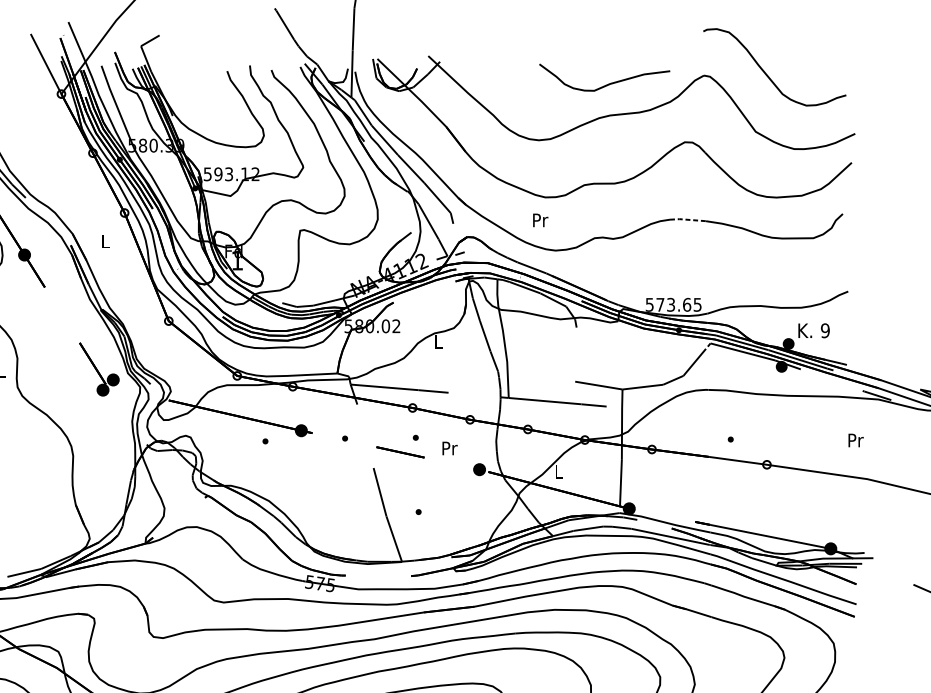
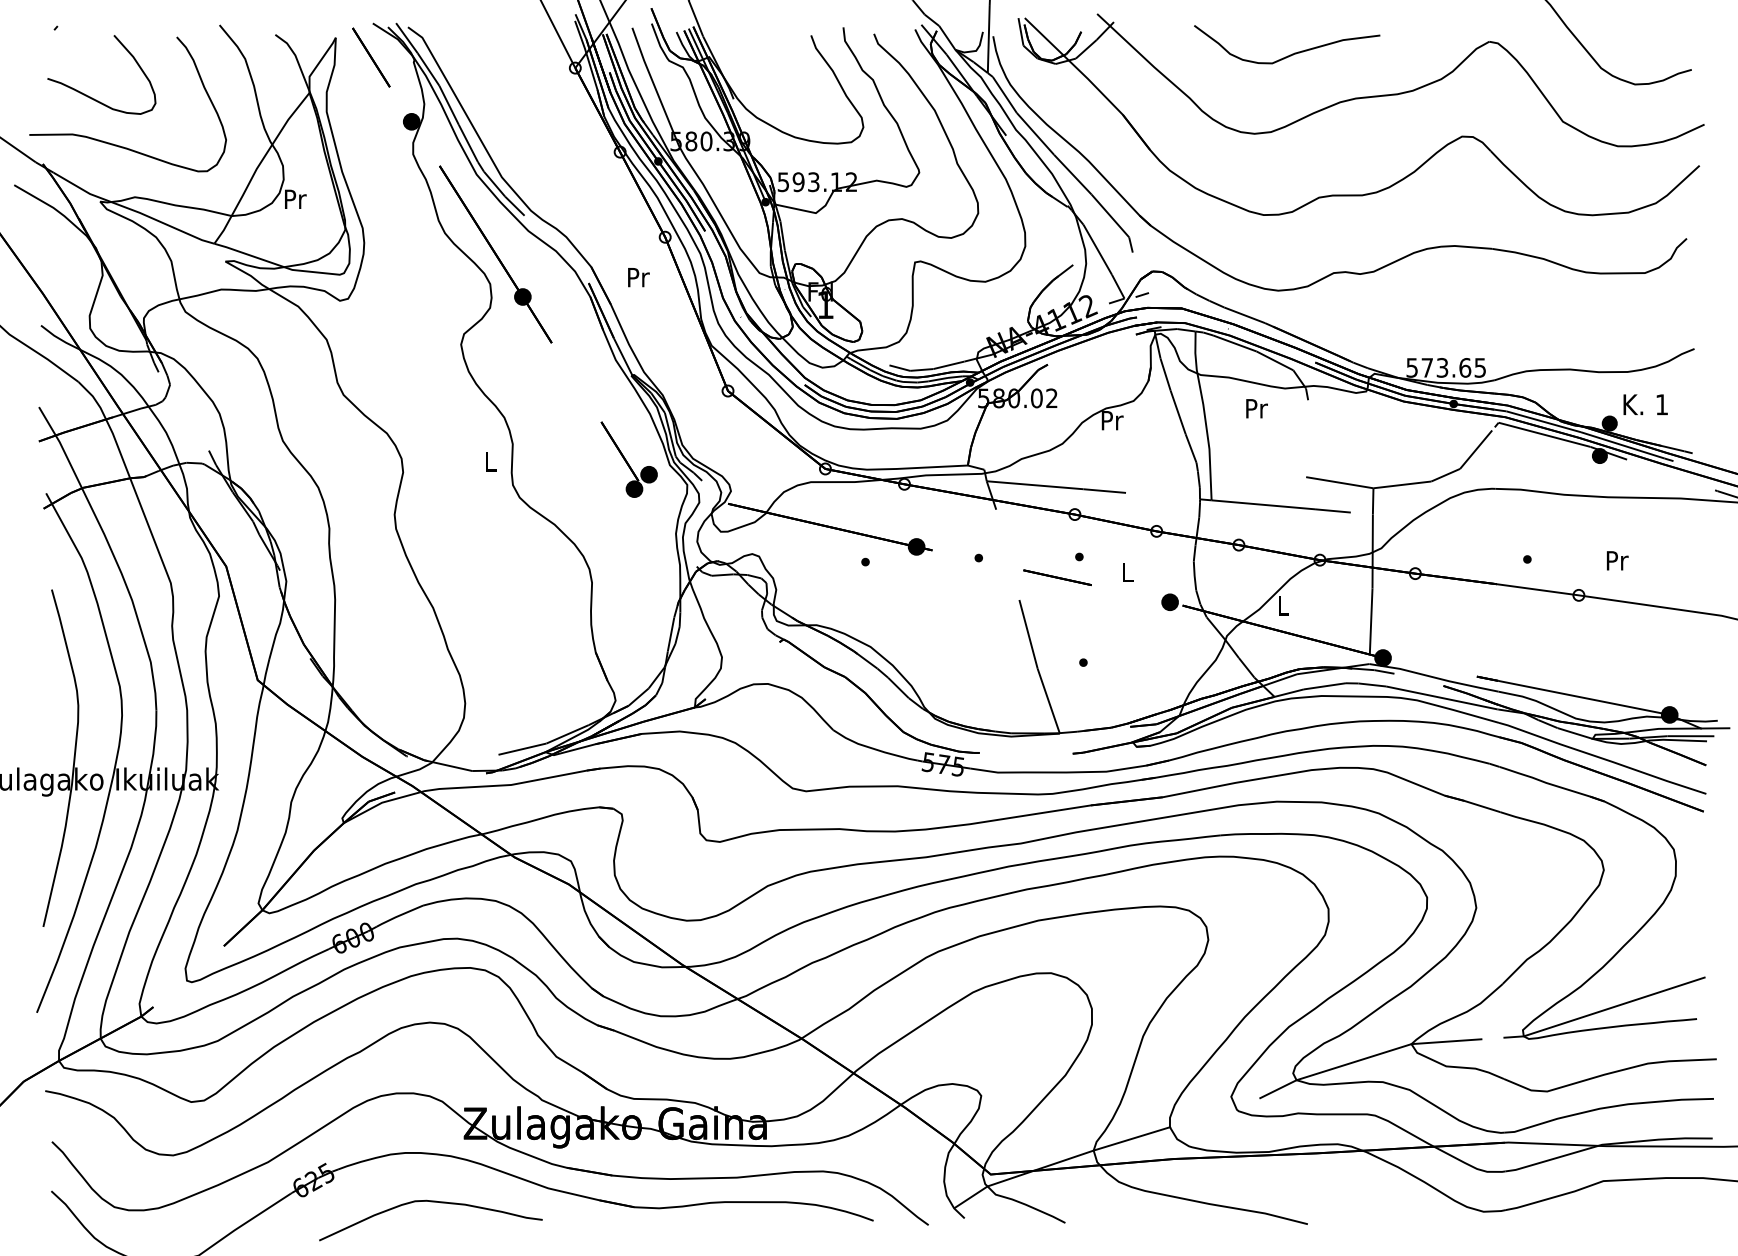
curve: (608, 83) -> (1292, 53), moved
line: (688, 219) -> (1467, 246), dashed -> solid
text: (540, 220) -> (1256, 408), moved
text: (105, 241) -> (638, 277), L -> Pr
text: (825, 330) -> (1661, 404), 9 -> 1
text: (439, 341) -> (1112, 420), L -> Pr
text: (855, 440) -> (1617, 560), moved
text: (450, 448) -> (1128, 571), Pr -> L

